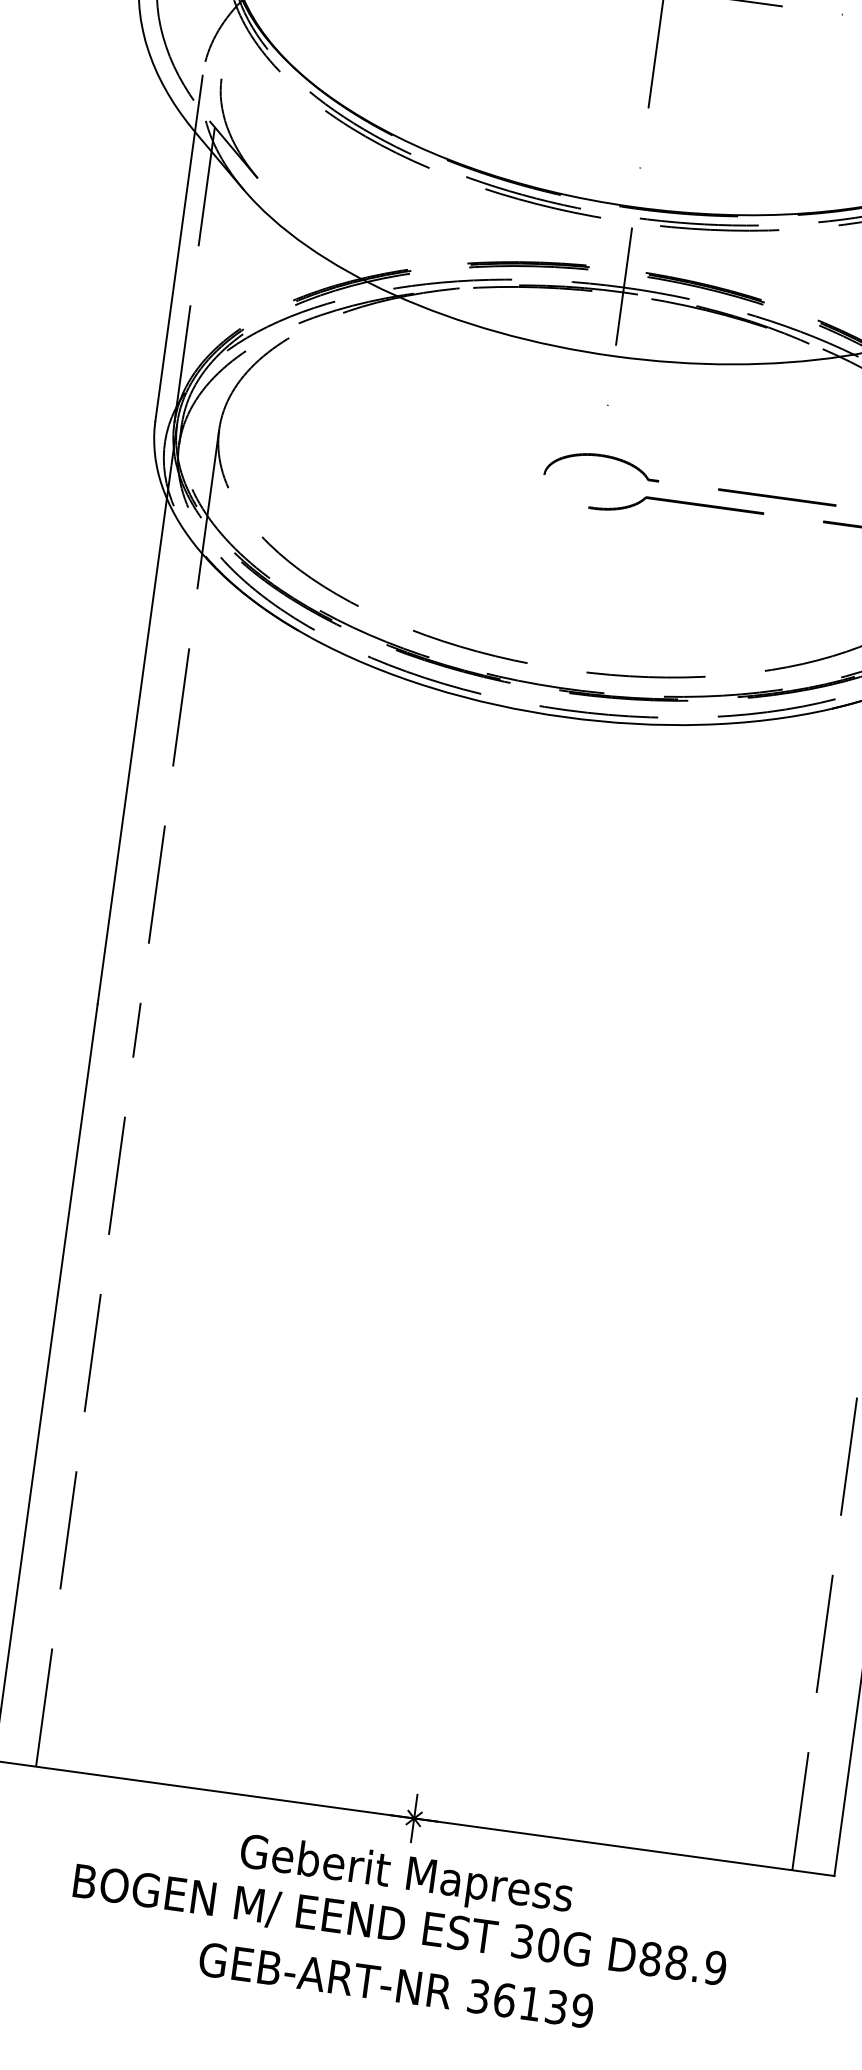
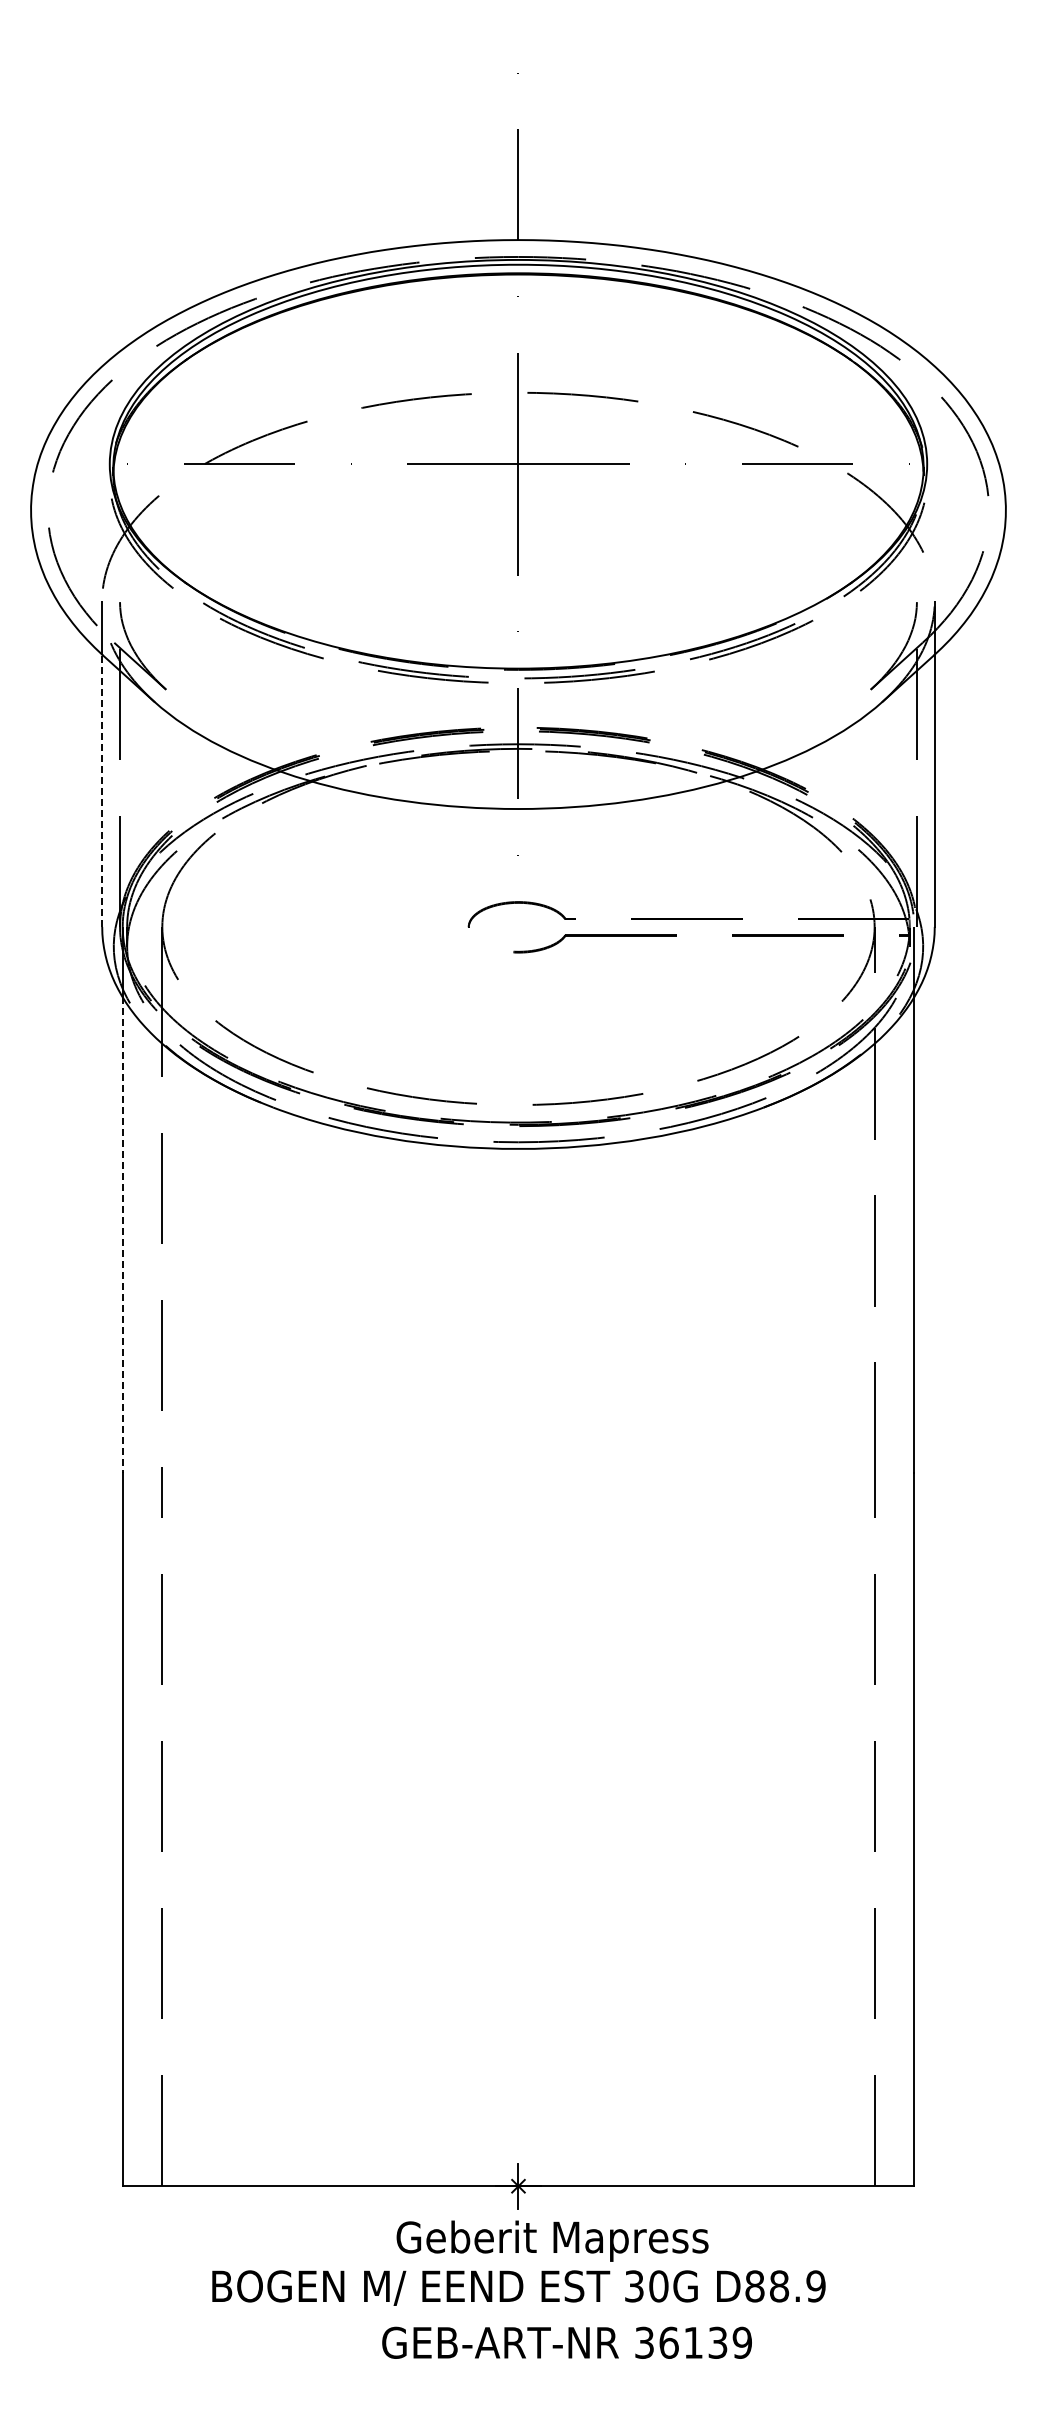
line: (175, 276) -> (102, 790), solid -> dashed
line: (132, 751) -> (122, 1235), solid -> dashed
text: (406, 1876) -> (552, 2240), moved
text: (395, 1984) -> (566, 2342), moved

